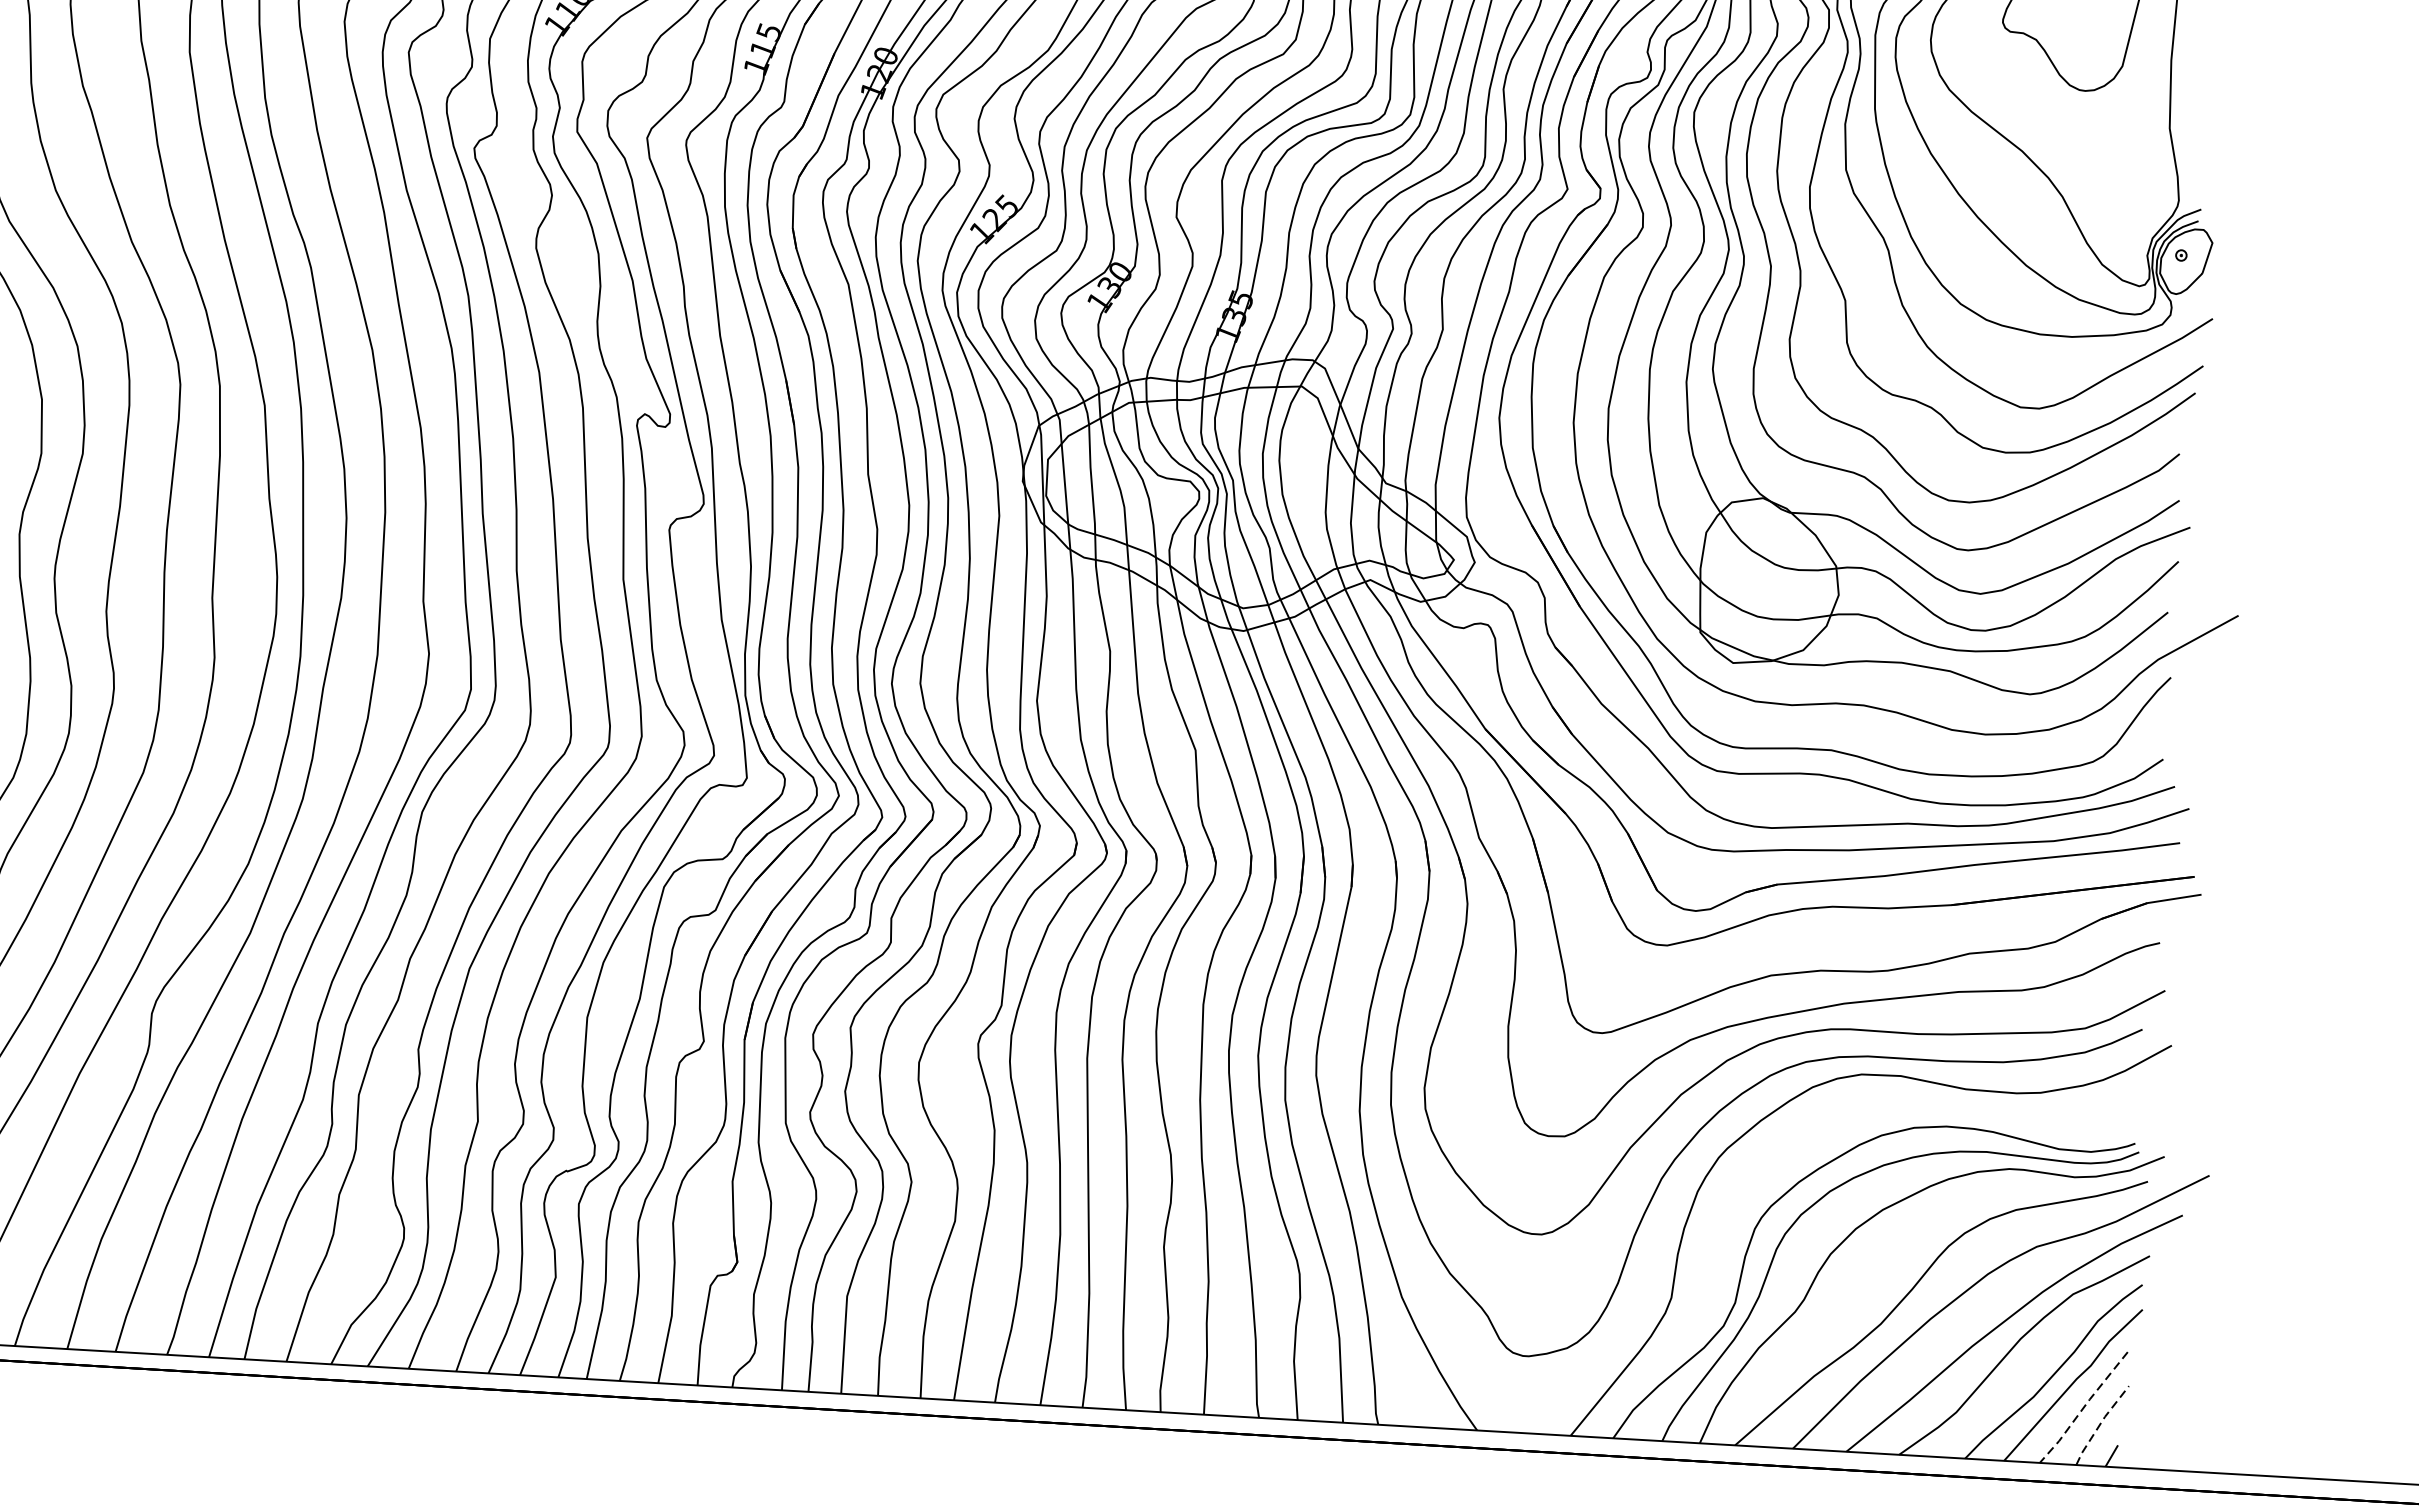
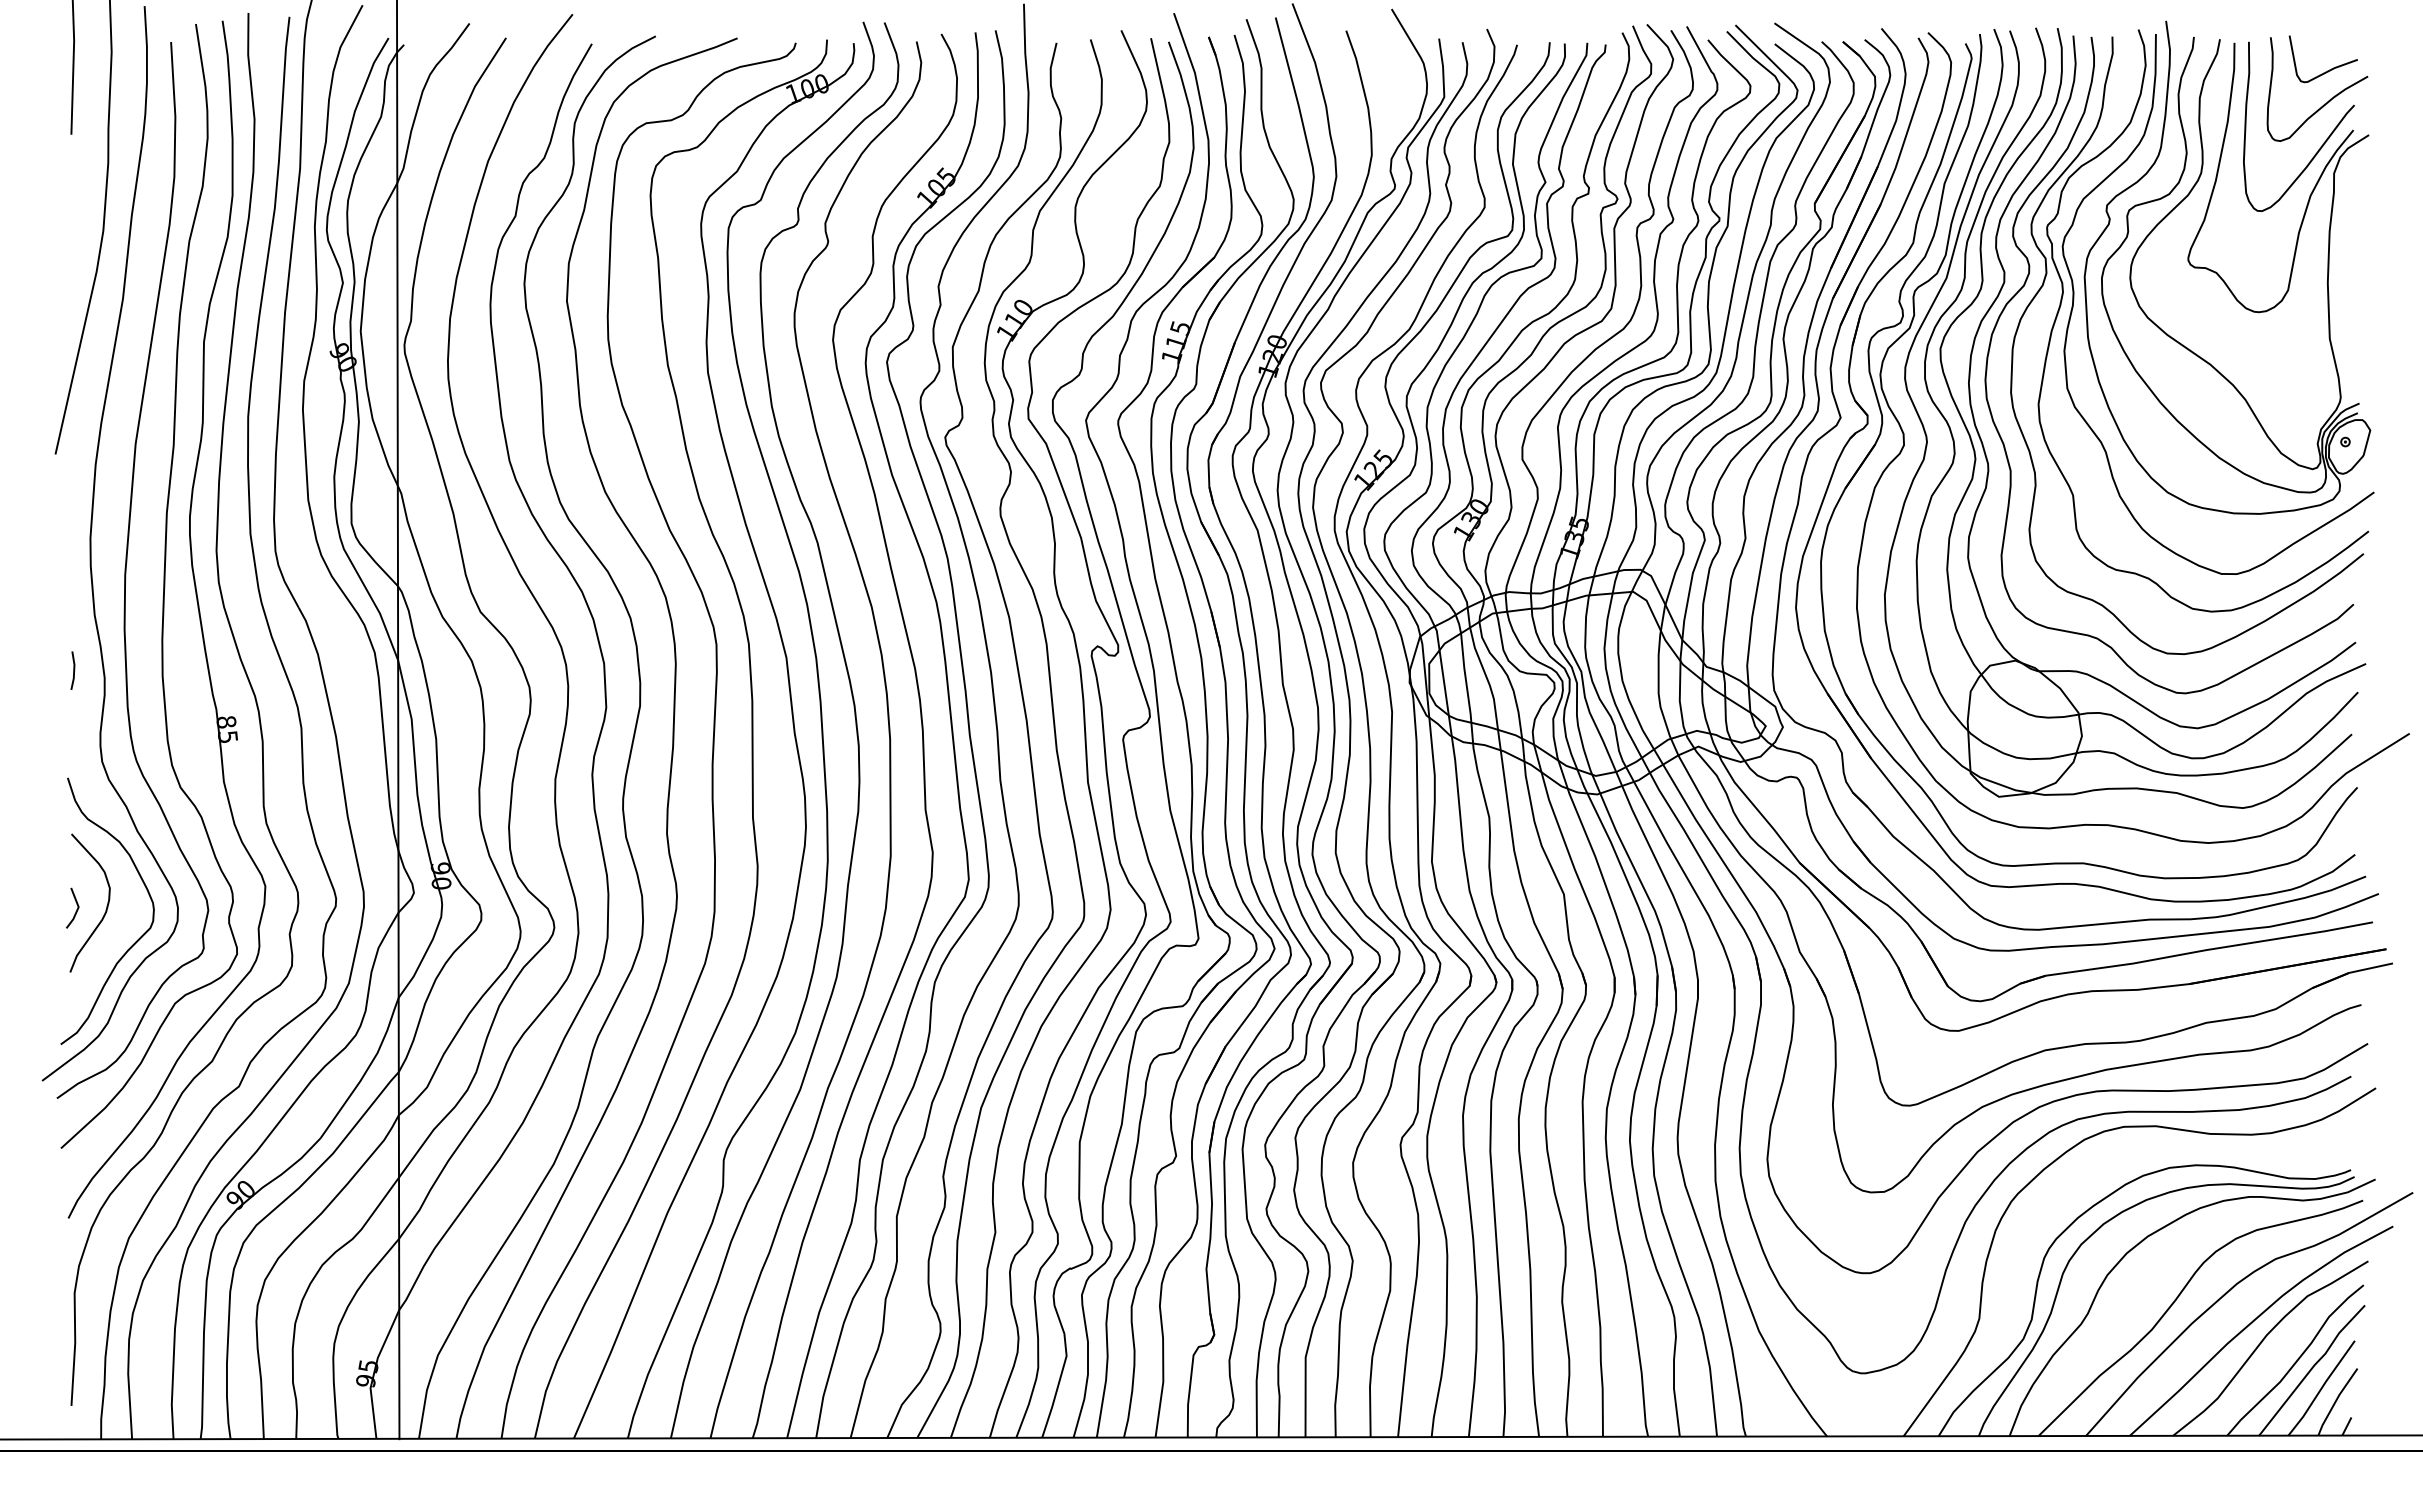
line: (2083, 1407) -> (2321, 1388), dashed -> solid
line: (2100, 1423) -> (2336, 1400), dashed -> solid

